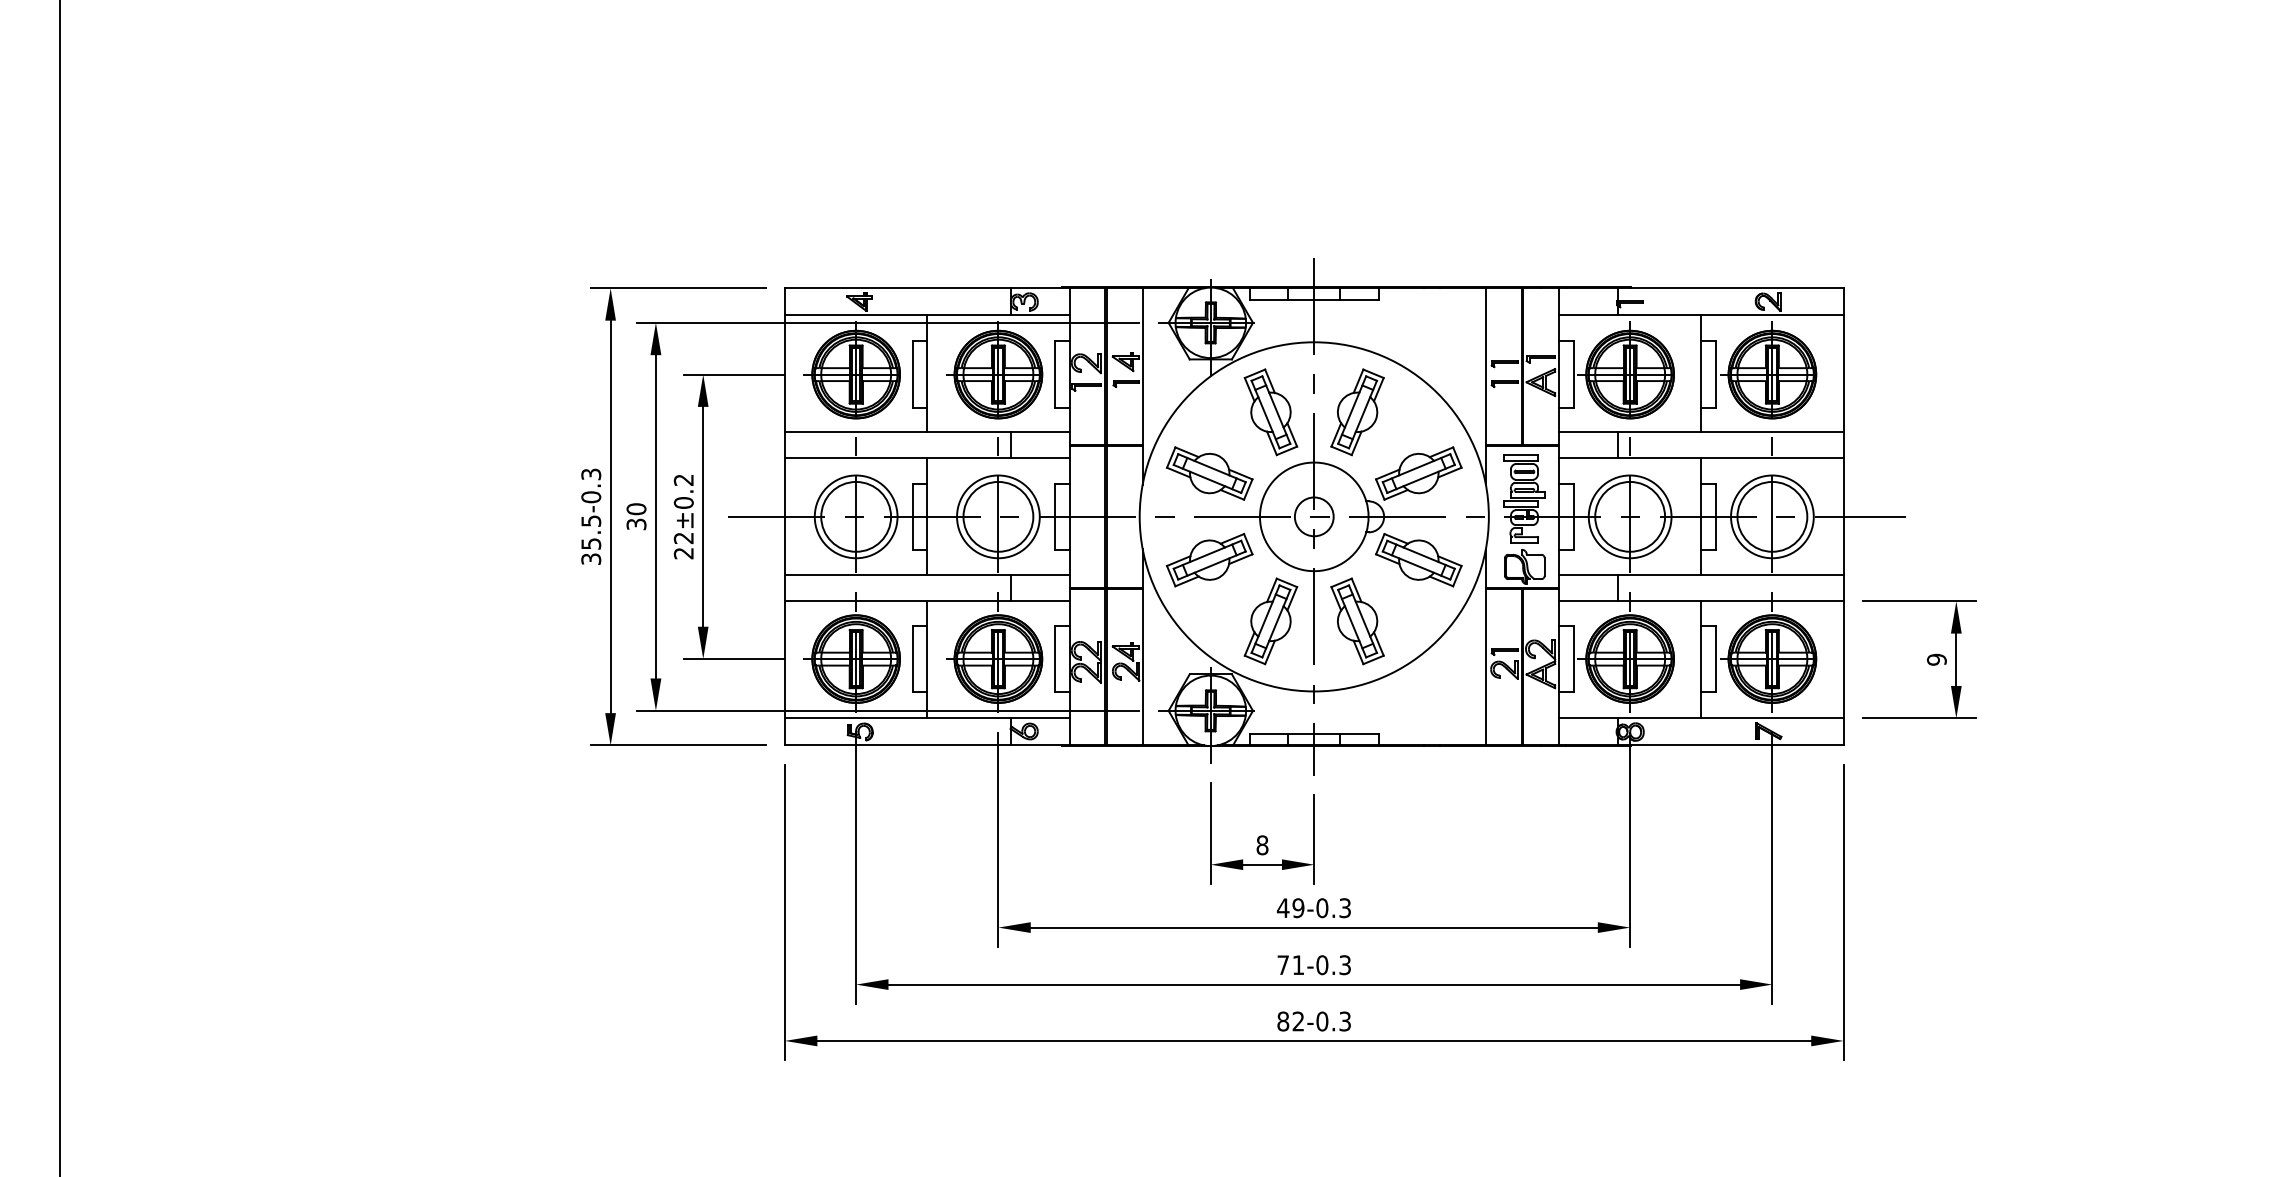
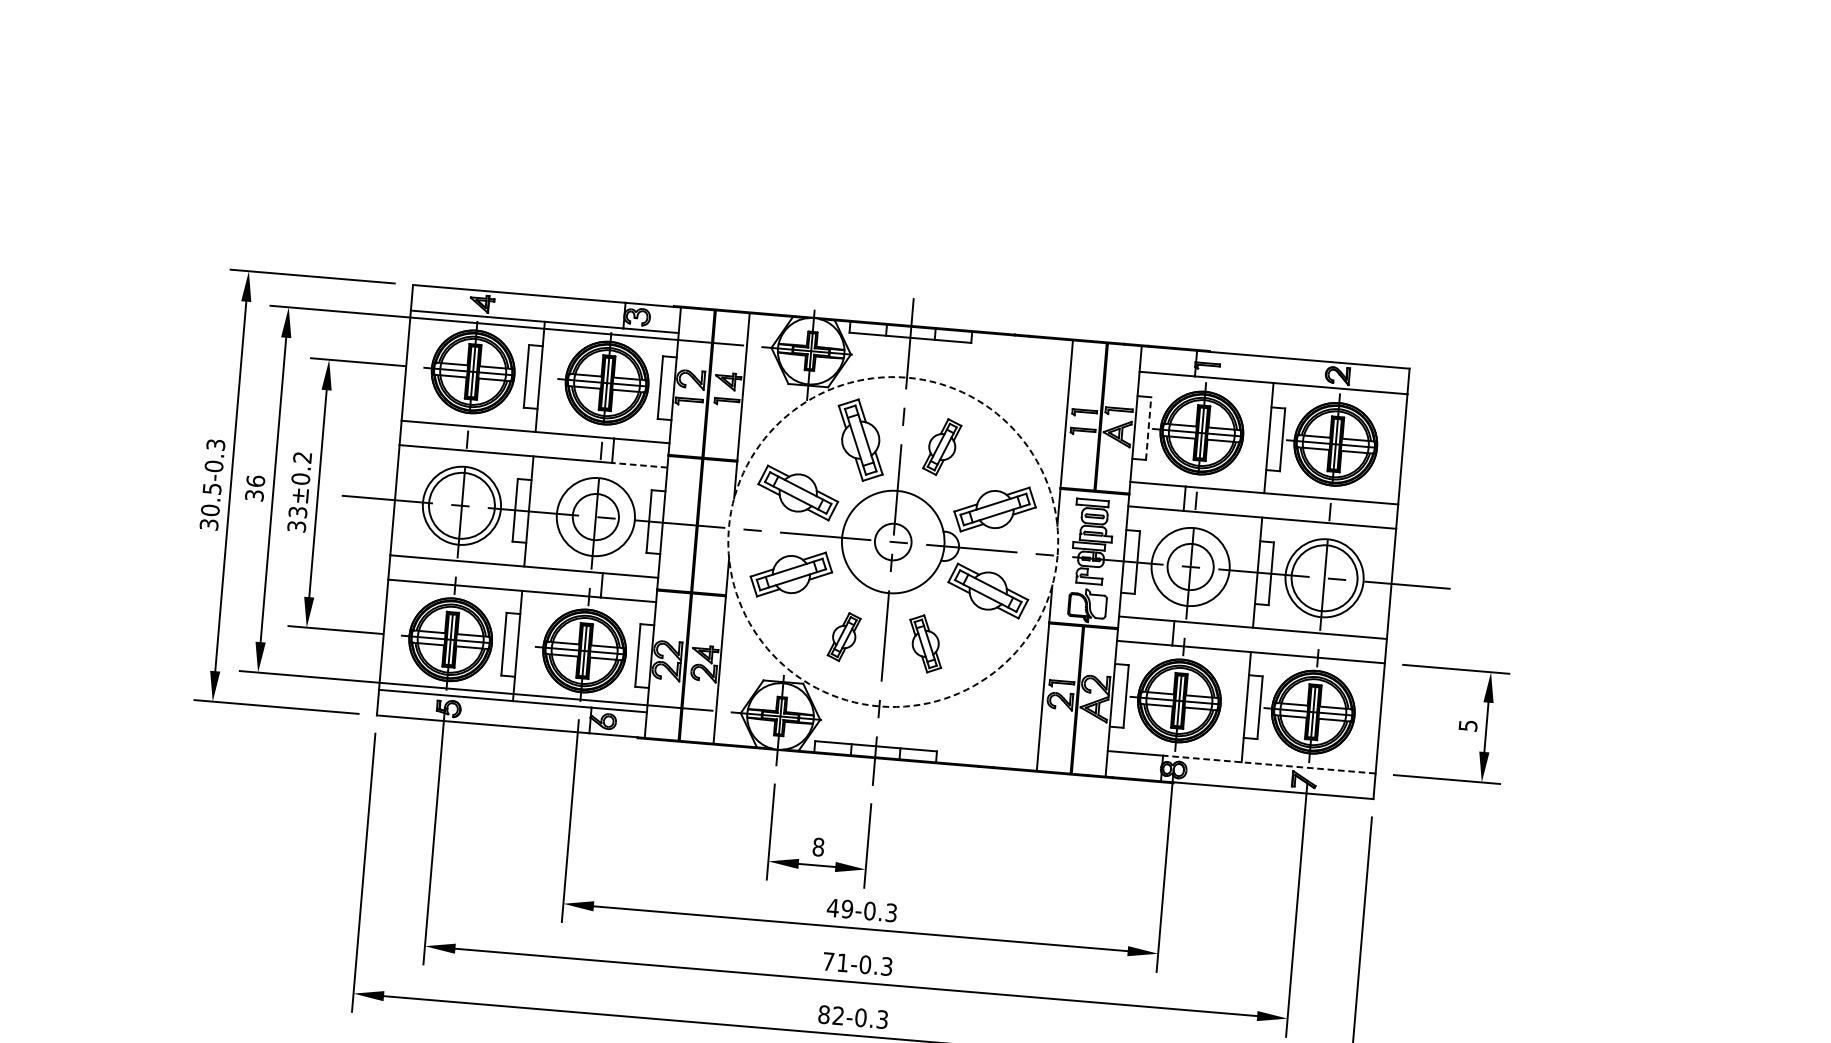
line: (1573, 374) -> (1148, 428), solid -> dashed
part: (1357, 412) -> (942, 447), size x0.7
line: (1039, 458) -> (639, 465), solid -> dashed
text: (636, 509) -> (255, 481), 30 -> 36
circle: (998, 516) -> (595, 516), size x0.7
circle: (1313, 516) -> (892, 541), solid -> dashed
circle: (1630, 516) -> (1191, 566), size x0.7
text: (591, 543) -> (210, 509), 35.5-0.3 -> 30.5-0.3
text: (683, 545) -> (297, 519), 22±0.2 -> 33±0.2
part: (1270, 621) -> (843, 637), size x0.6
part: (1357, 621) -> (925, 643), size x0.7
text: (1936, 659) -> (1467, 725), 9 -> 5
line: (1730, 718) -> (1269, 764), solid -> dashed

